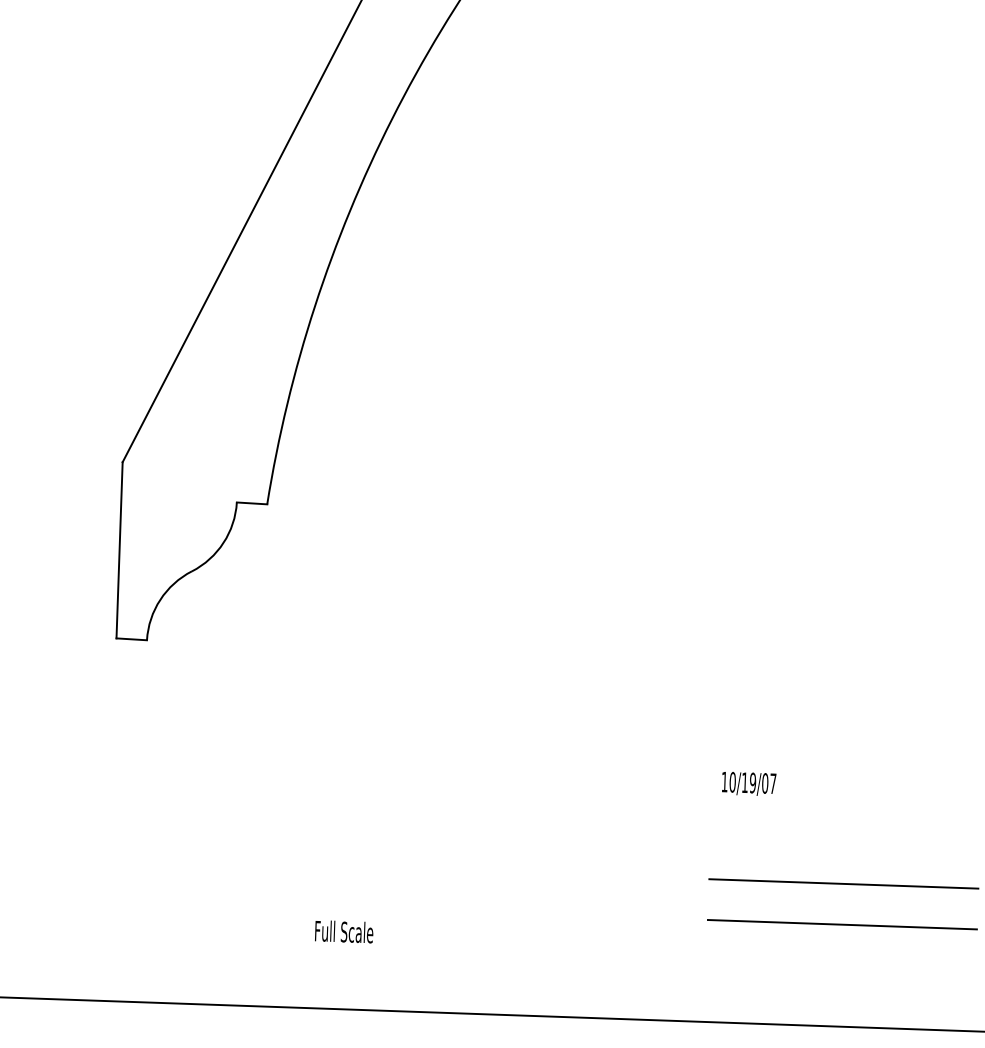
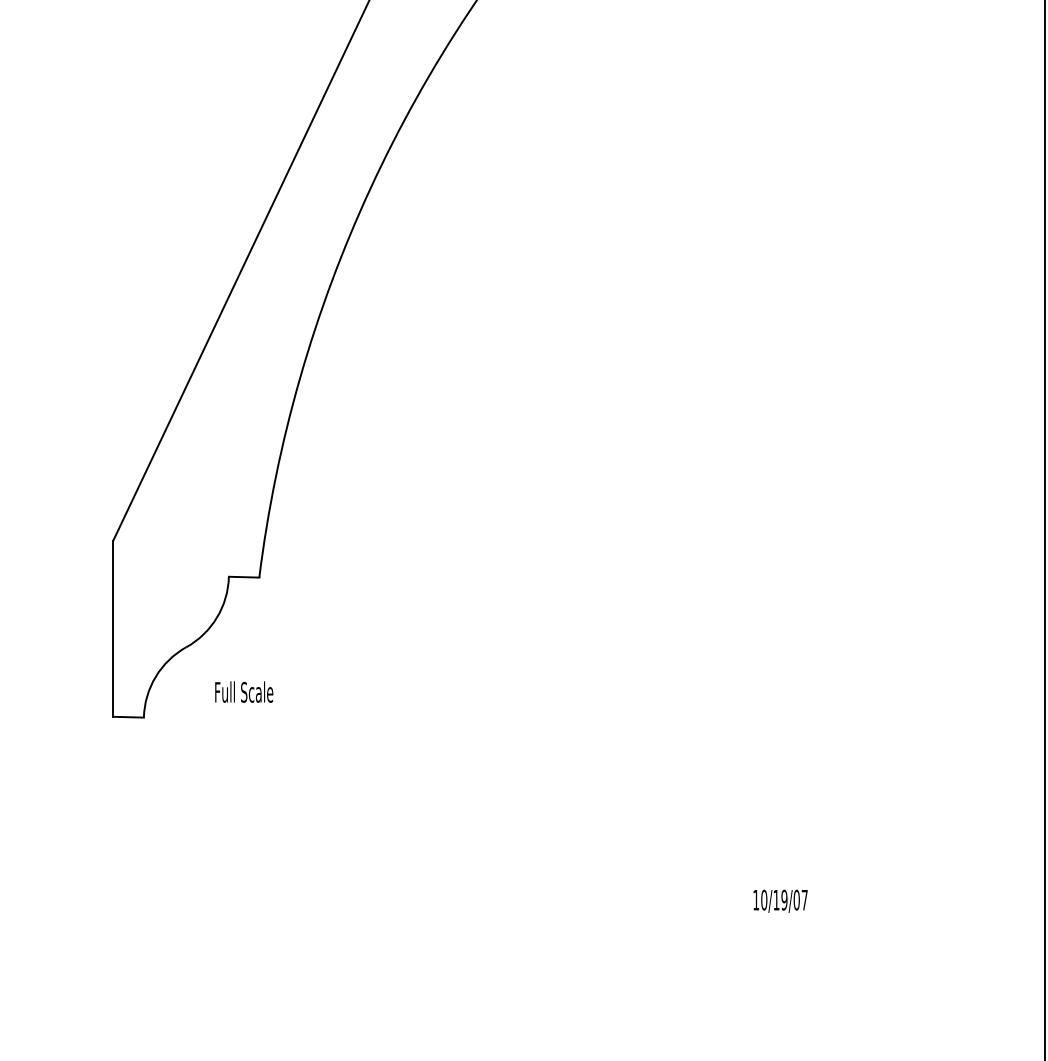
text: (748, 783) -> (780, 900), moved
line: (843, 883) -> (848, 936), removed
line: (842, 924) -> (848, 977), removed
text: (344, 931) -> (244, 691), moved

